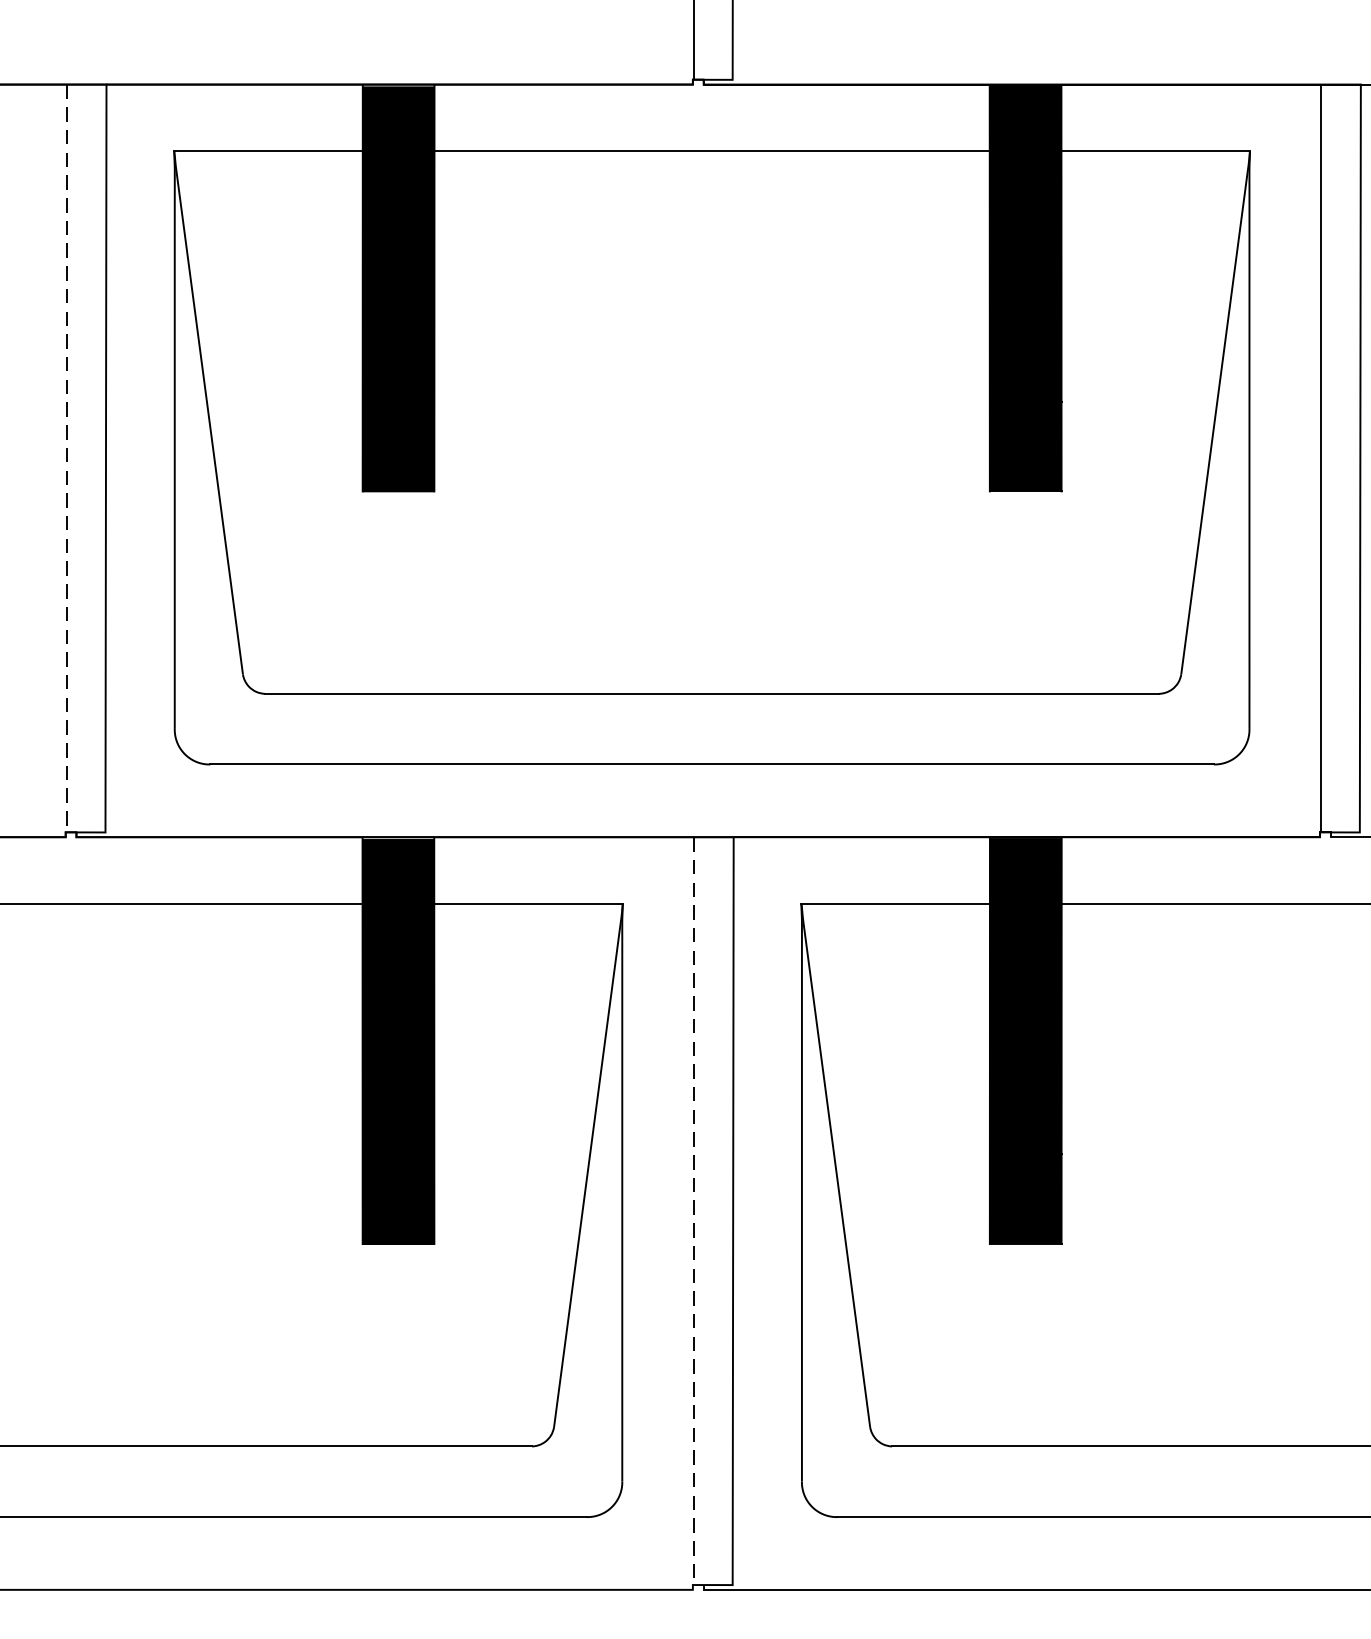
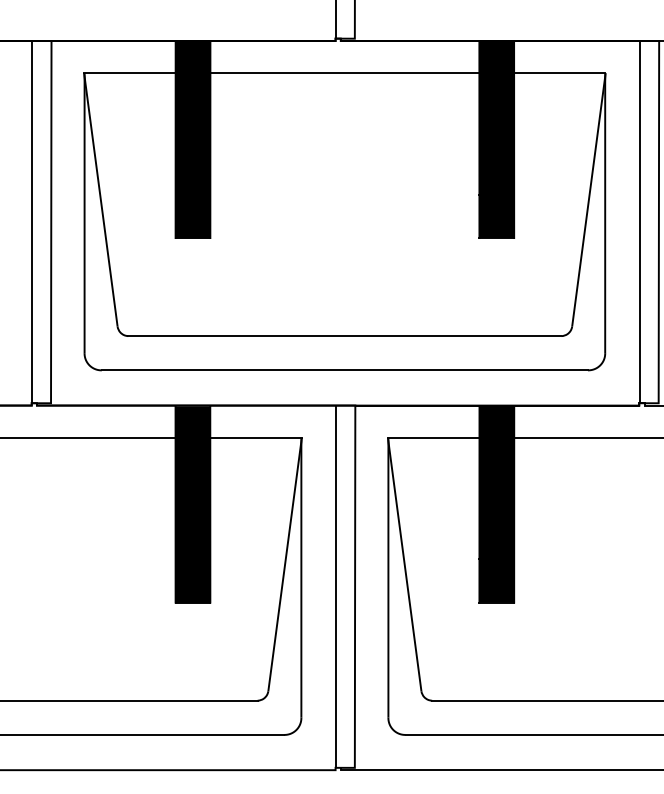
line: (67, 459) -> (32, 222), dashed -> solid
line: (694, 1212) -> (336, 587), dashed -> solid

